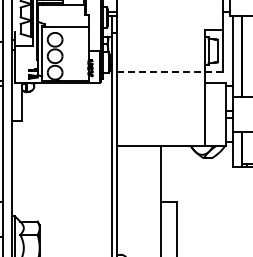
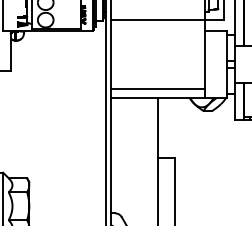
line: (169, 72) -> (167, 19), dashed -> solid
line: (161, 137) -> (158, 88), added

